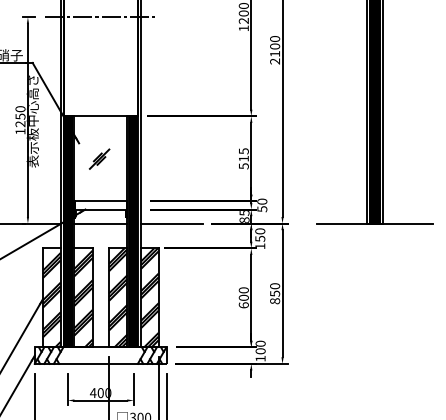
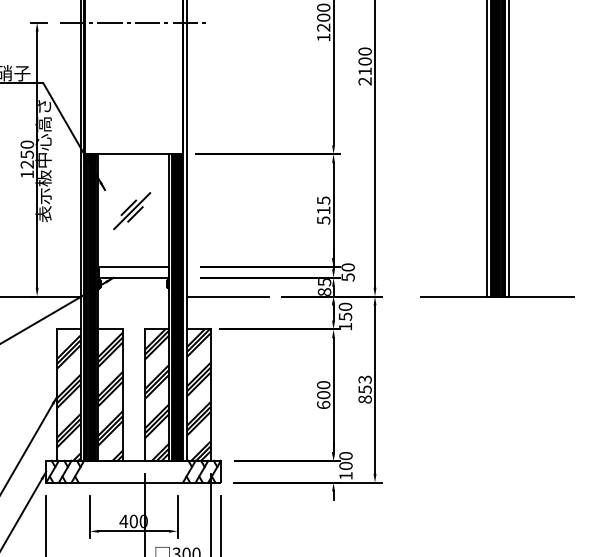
part: (99, 158) -> (132, 210), size x1.4
line: (100, 223) -> (133, 296), removed
text: (274, 286) -> (364, 379), 850 -> 853

